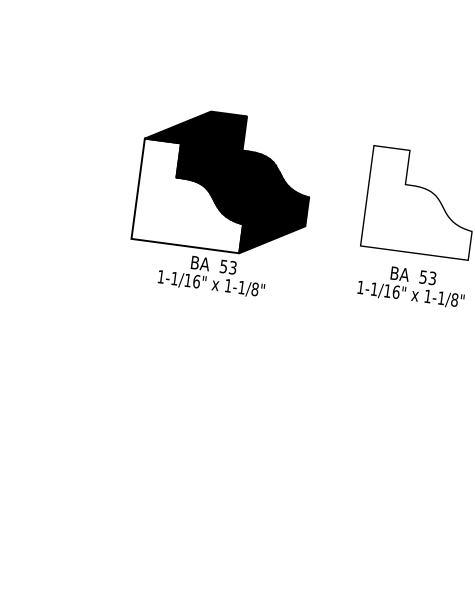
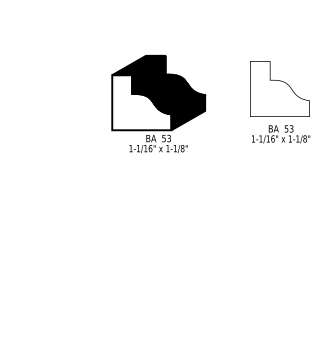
part: (222, 201) -> (158, 103), moved

